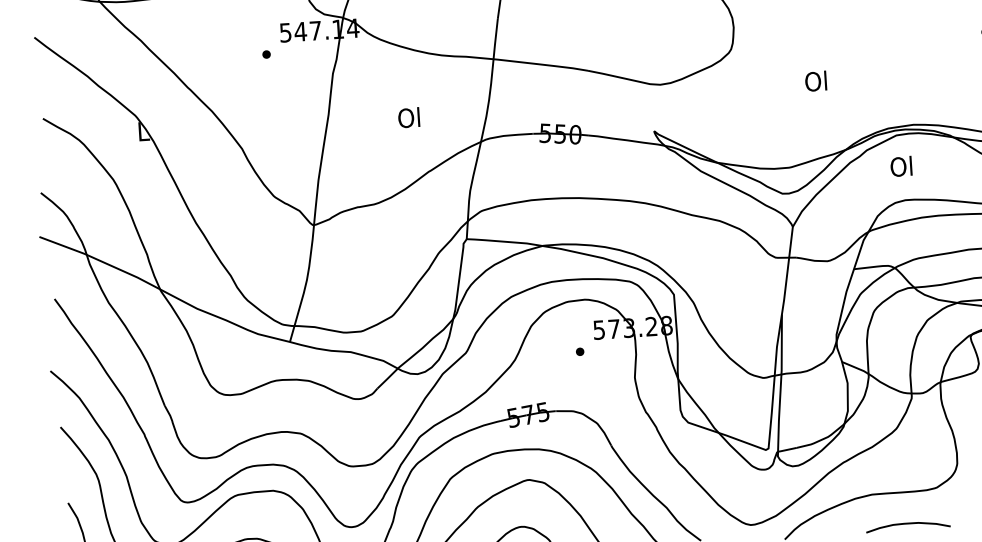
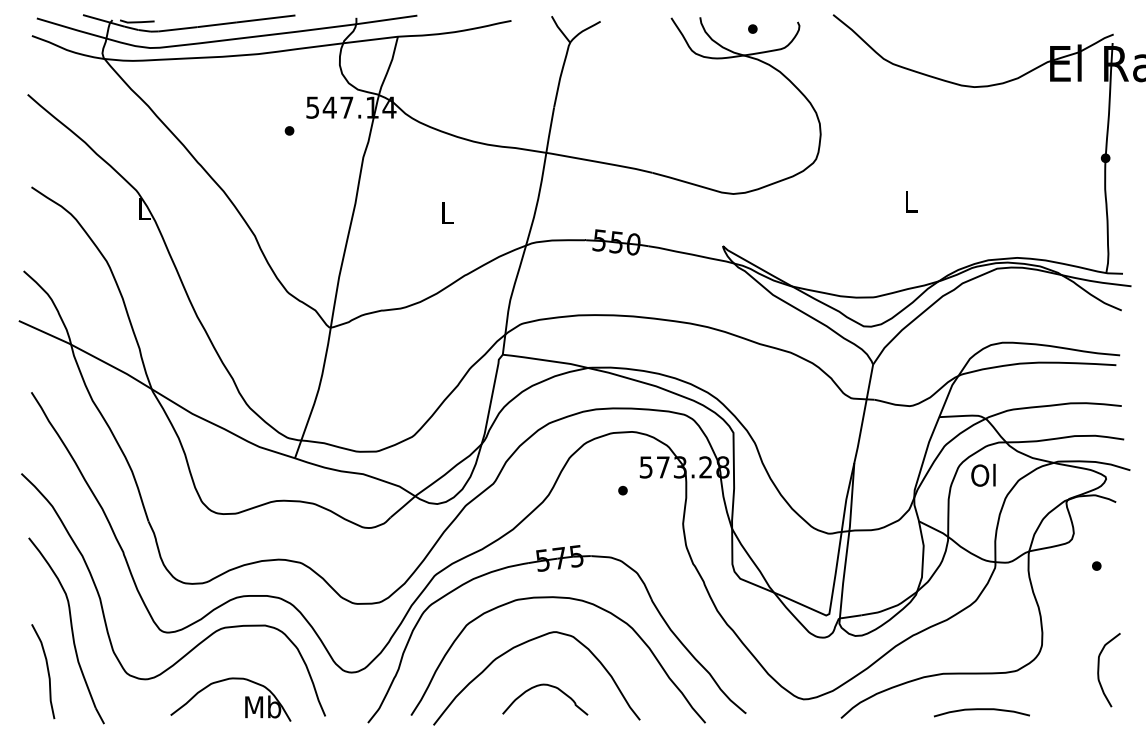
text: (815, 81) -> (909, 201), Ol -> L
text: (409, 117) -> (446, 212), Ol -> L
text: (901, 165) -> (983, 474), moved

